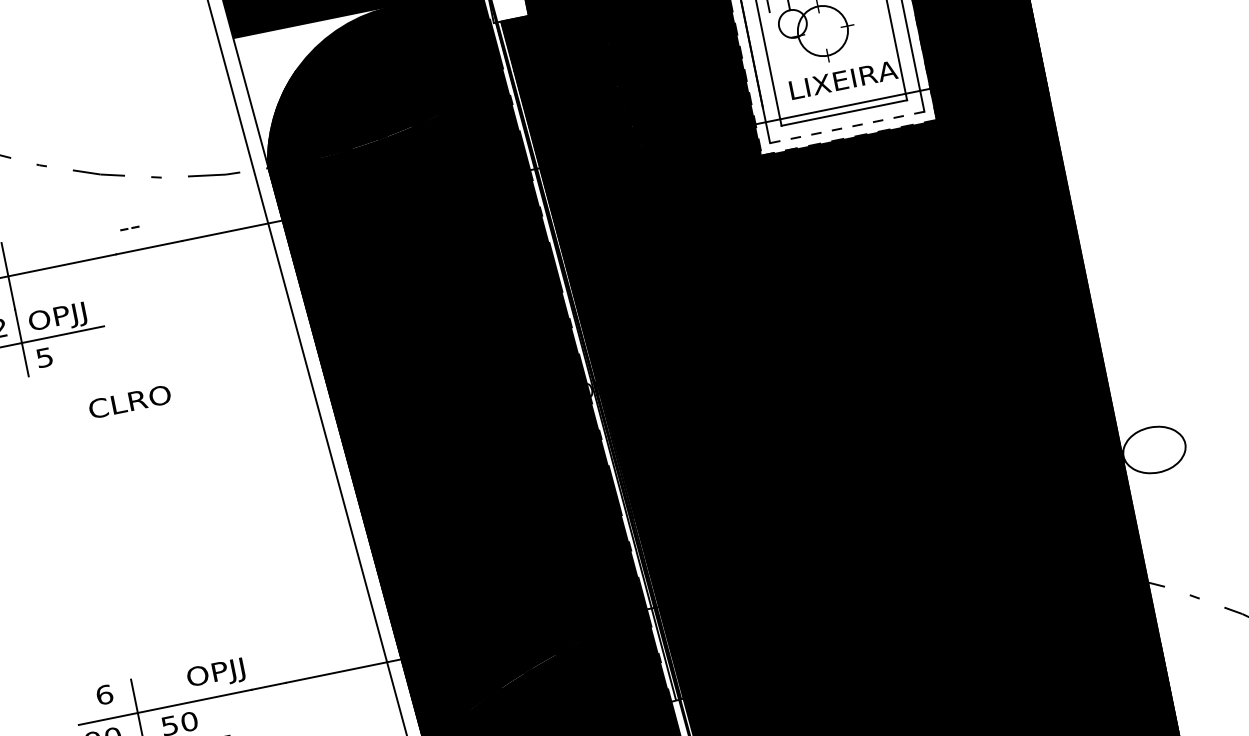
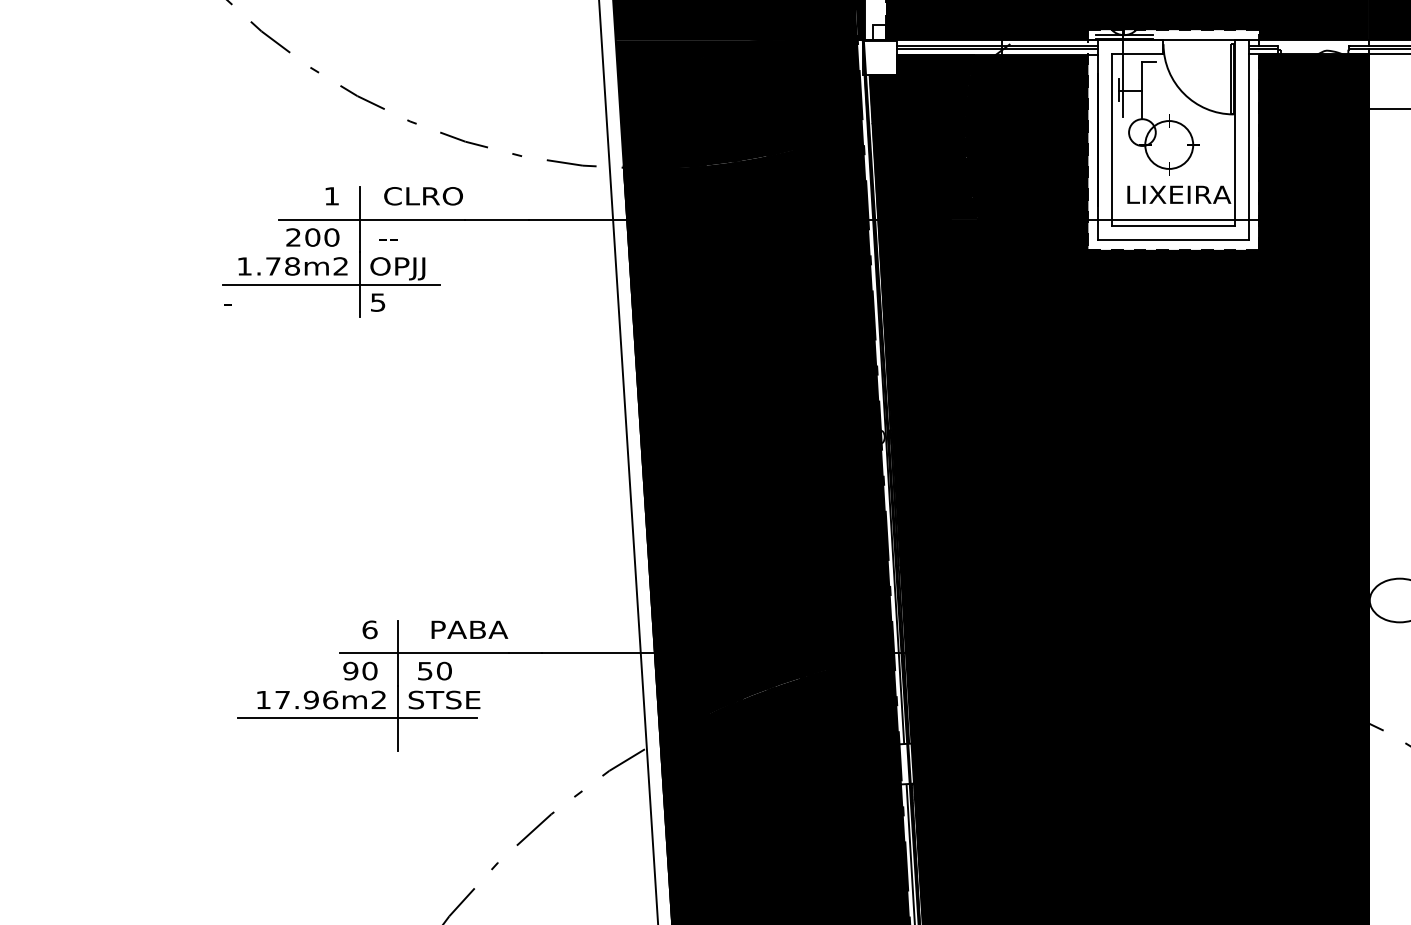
fill: (326, 87) -> (693, 103), added
line: (847, 127) -> (1173, 239), dashed -> solid
text: (129, 228) -> (388, 239), moved
text: (129, 402) -> (423, 196), moved
text: (206, 675) -> (469, 631), OPJJ -> PABA

